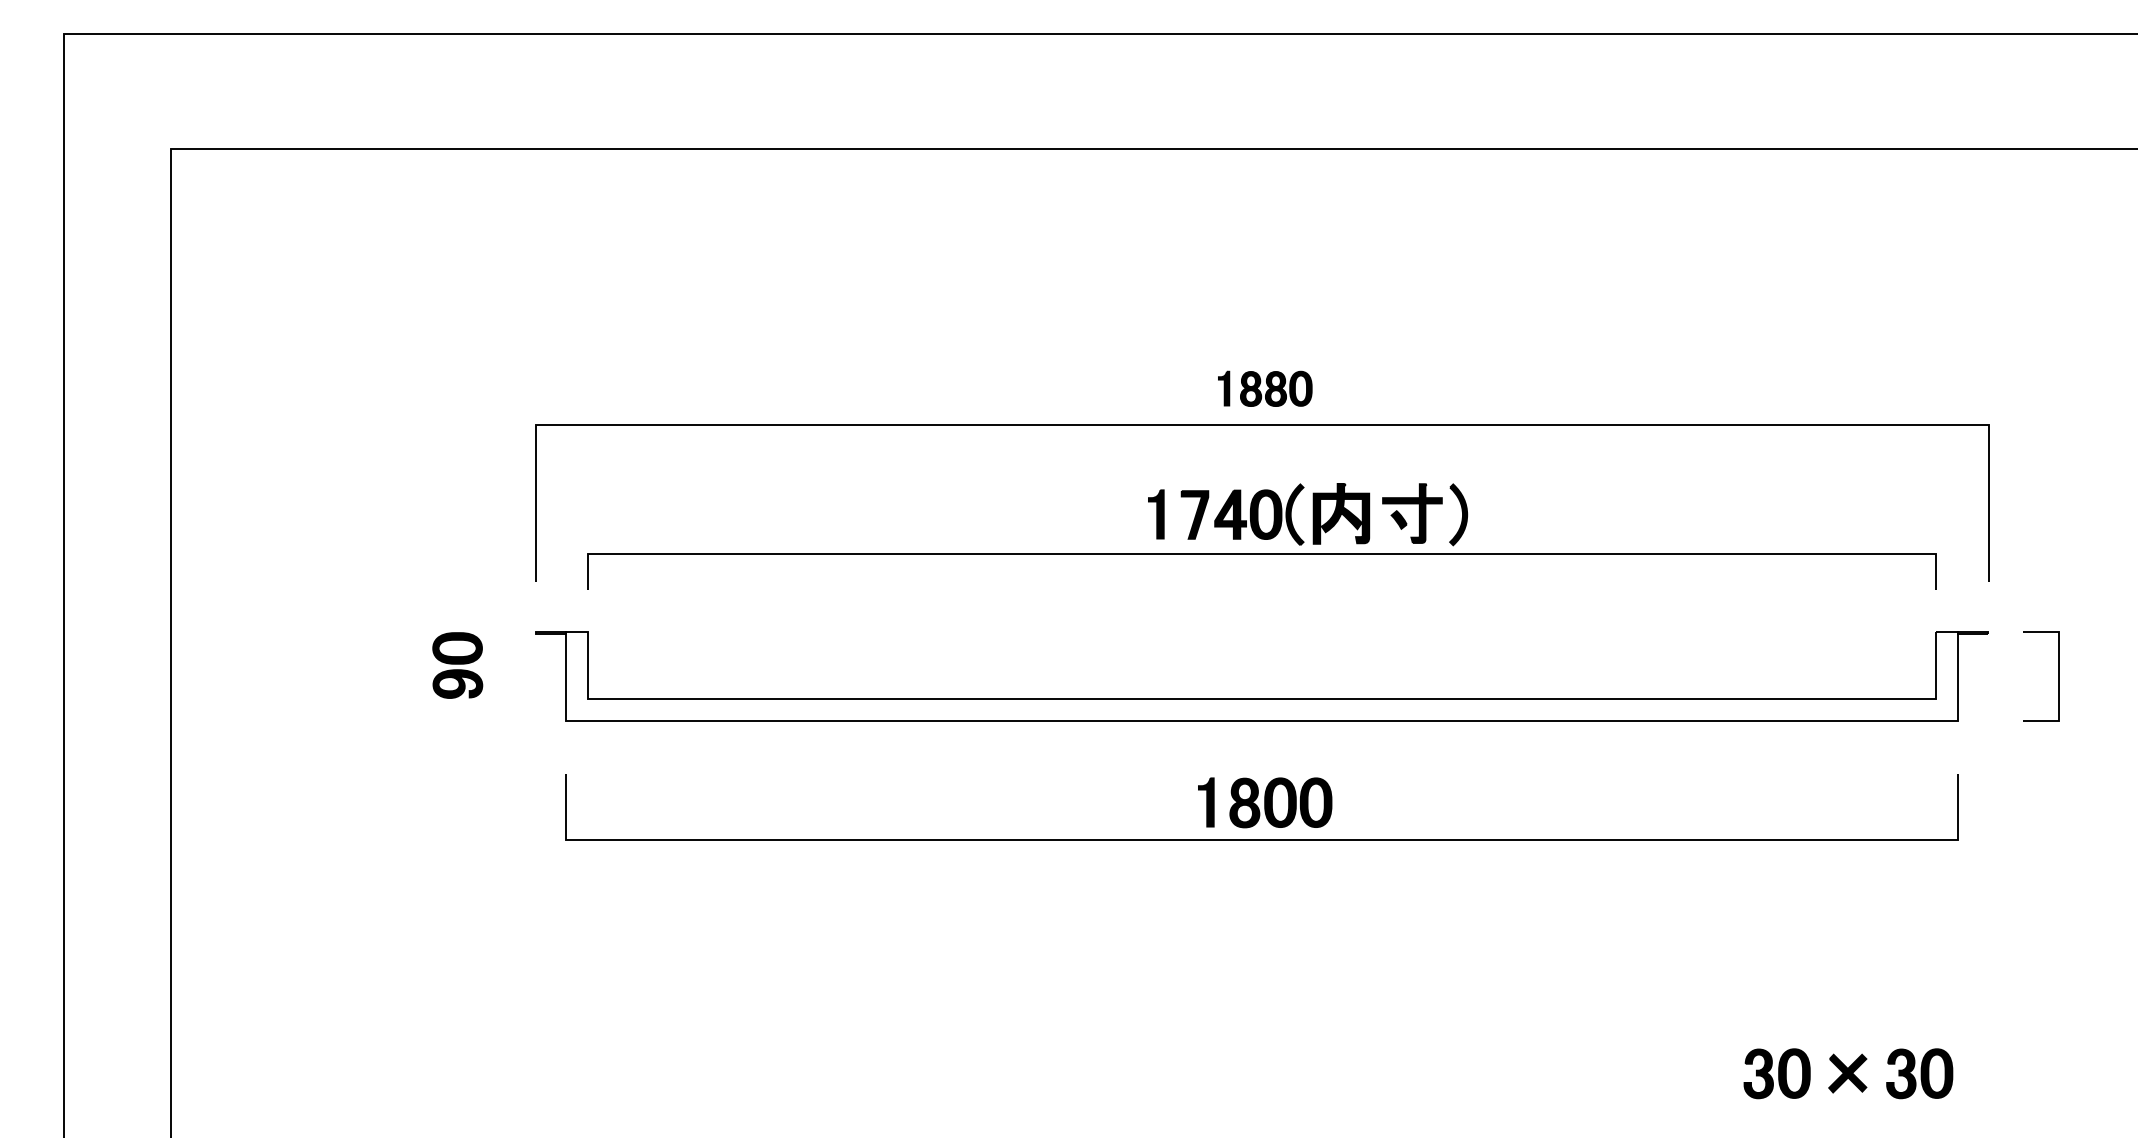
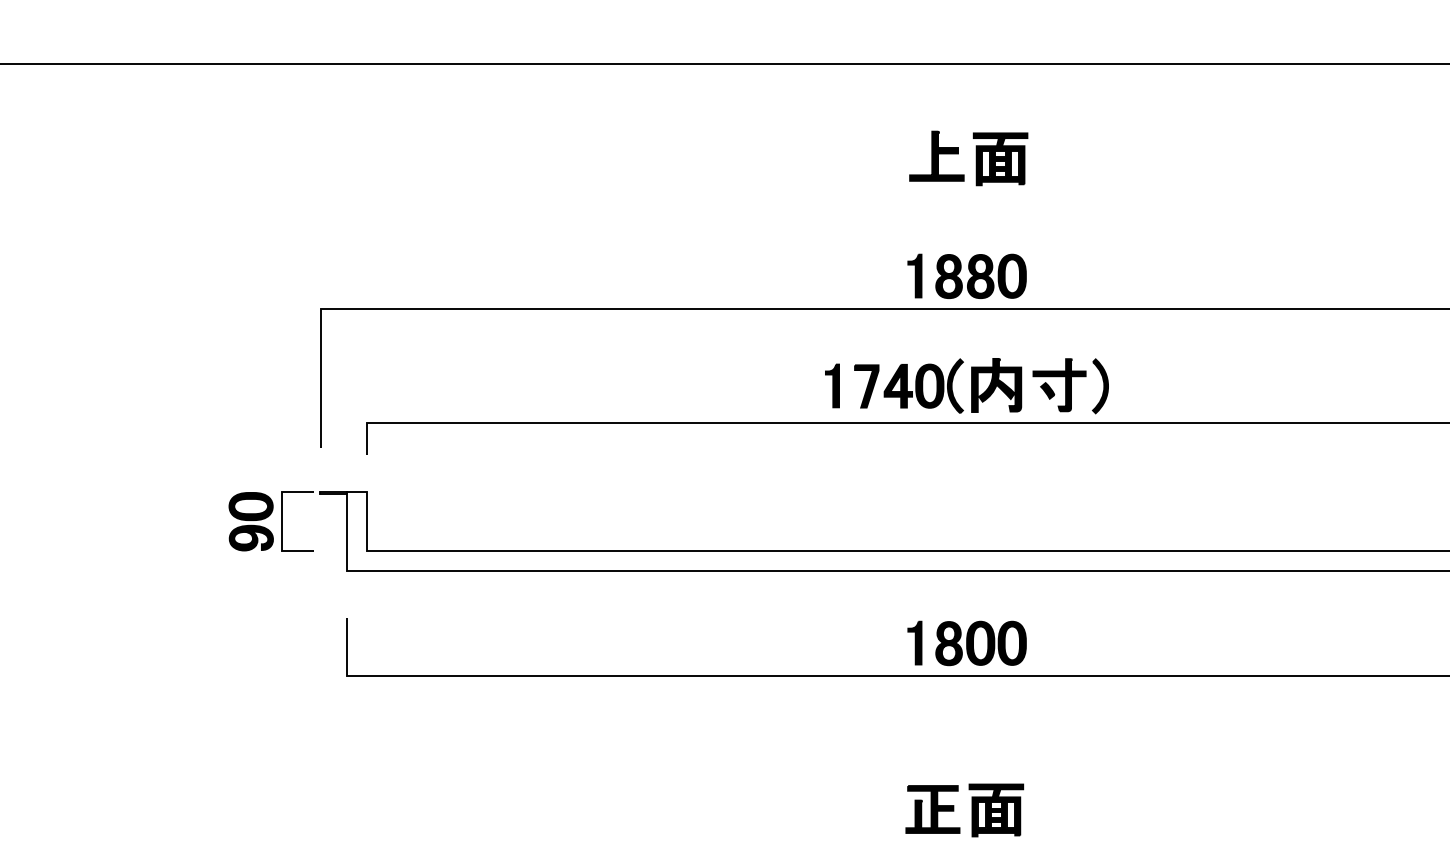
part: (1275, 255) -> (976, 158), added
part: (1265, 388) -> (967, 276), size x1.43
part: (1308, 514) -> (967, 386), moved
line: (493, 665) -> (282, 521), added
part: (1270, 991) -> (971, 810), added

